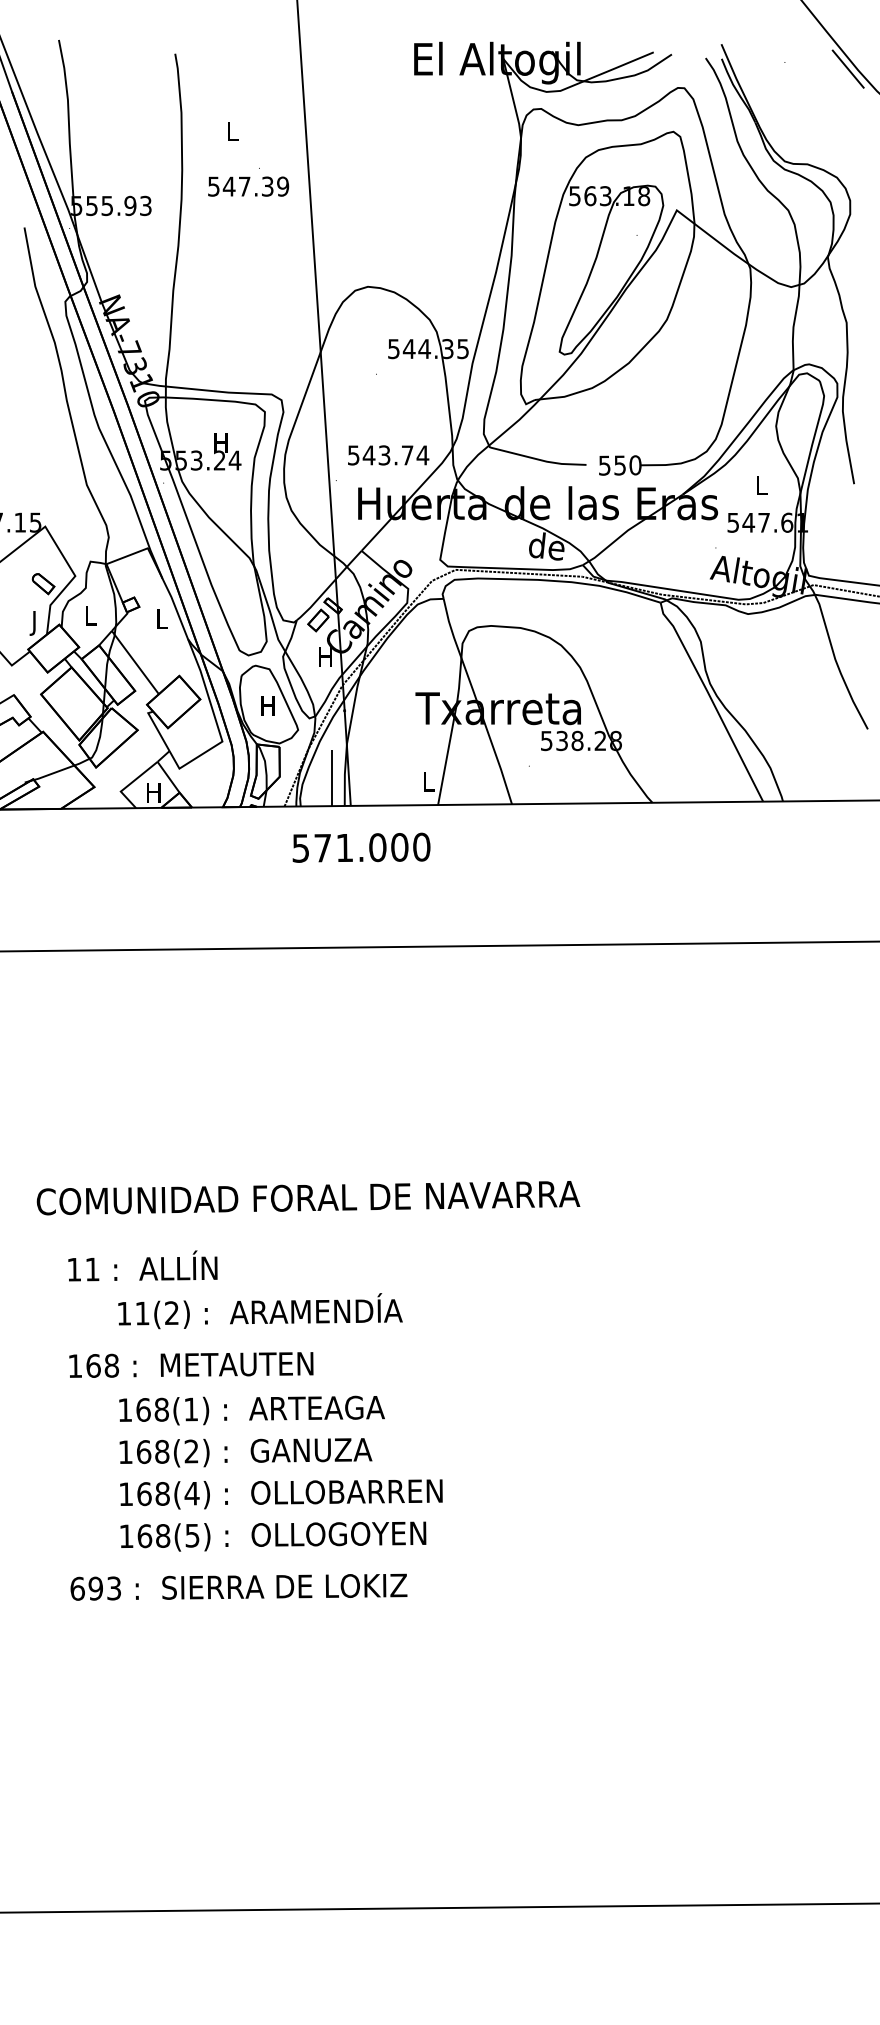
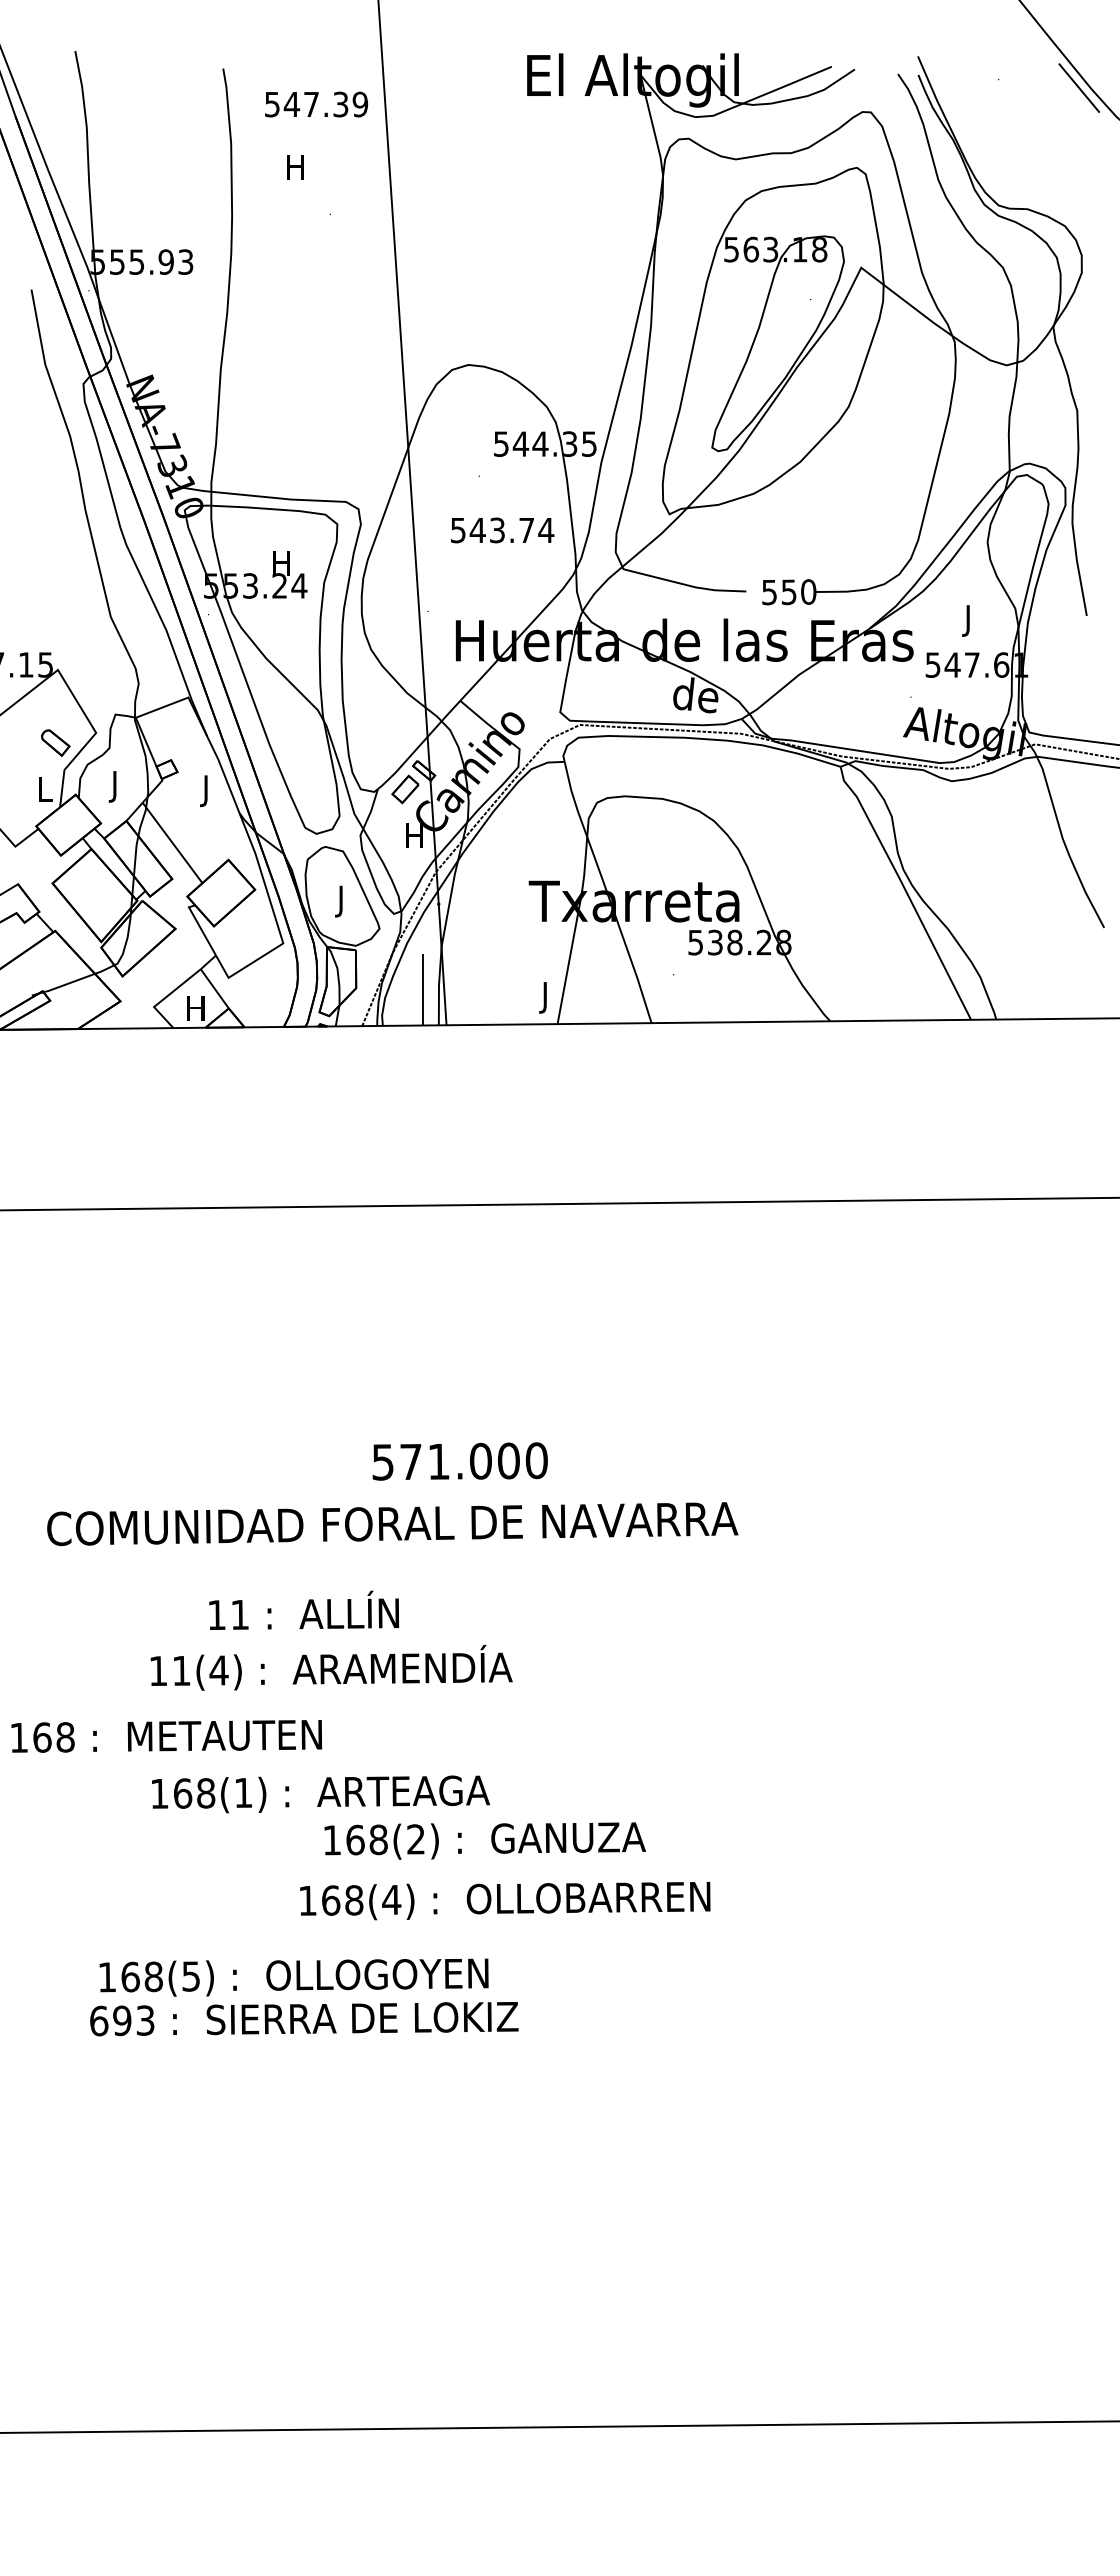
text: (232, 131) -> (295, 167), L -> H
text: (248, 186) -> (316, 104), moved
text: (388, 455) -> (502, 530), moved
text: (761, 487) -> (969, 620), L -> J
text: (90, 618) -> (115, 786), L -> J
text: (35, 622) -> (45, 792), J -> L
text: (162, 622) -> (206, 791), L -> J
text: (268, 708) -> (341, 901), H -> J
text: (429, 784) -> (546, 997), L -> J
text: (360, 847) -> (459, 1461), moved
text: (143, 1265) -> (304, 1609), moved
text: (171, 1313) -> (218, 1670), 11(2) -> 11(4)
text: (191, 1365) -> (166, 1736), moved
text: (245, 1452) -> (484, 1840), moved
text: (281, 1494) -> (505, 1901), moved
text: (272, 1536) -> (293, 1977), moved

